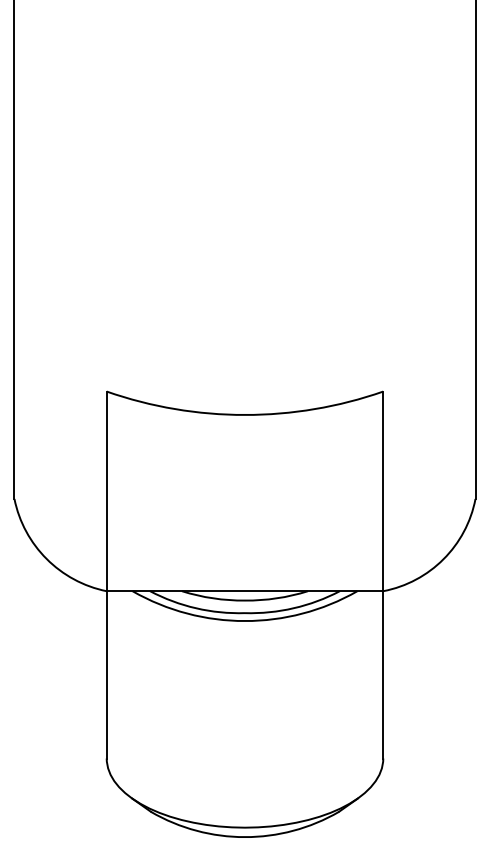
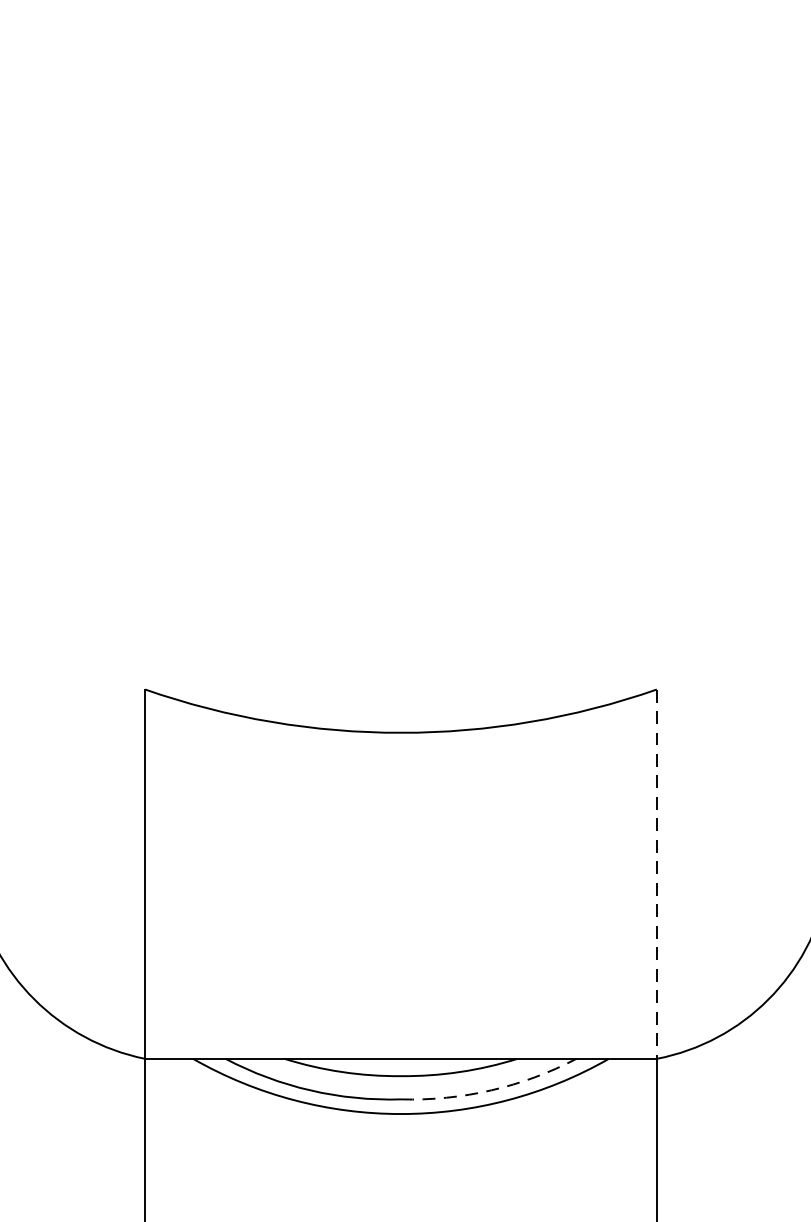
line: (383, 491) -> (657, 874), solid -> dashed
arc: (293, 608) -> (490, 1090), solid -> dashed

